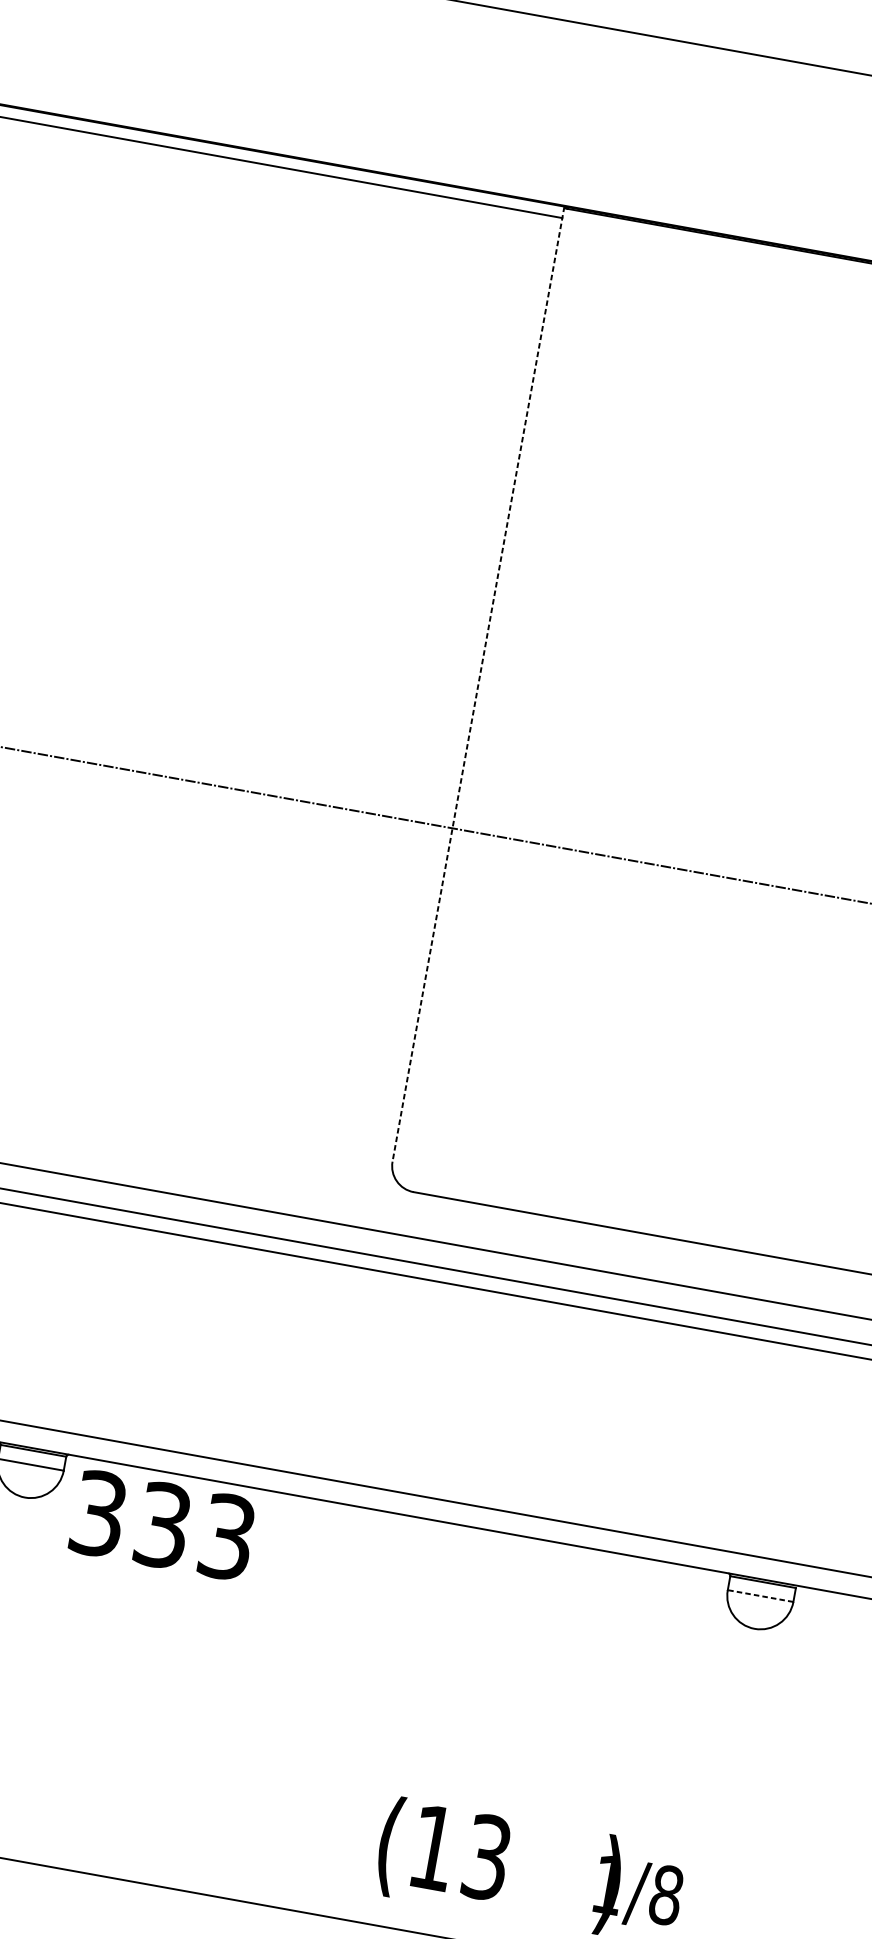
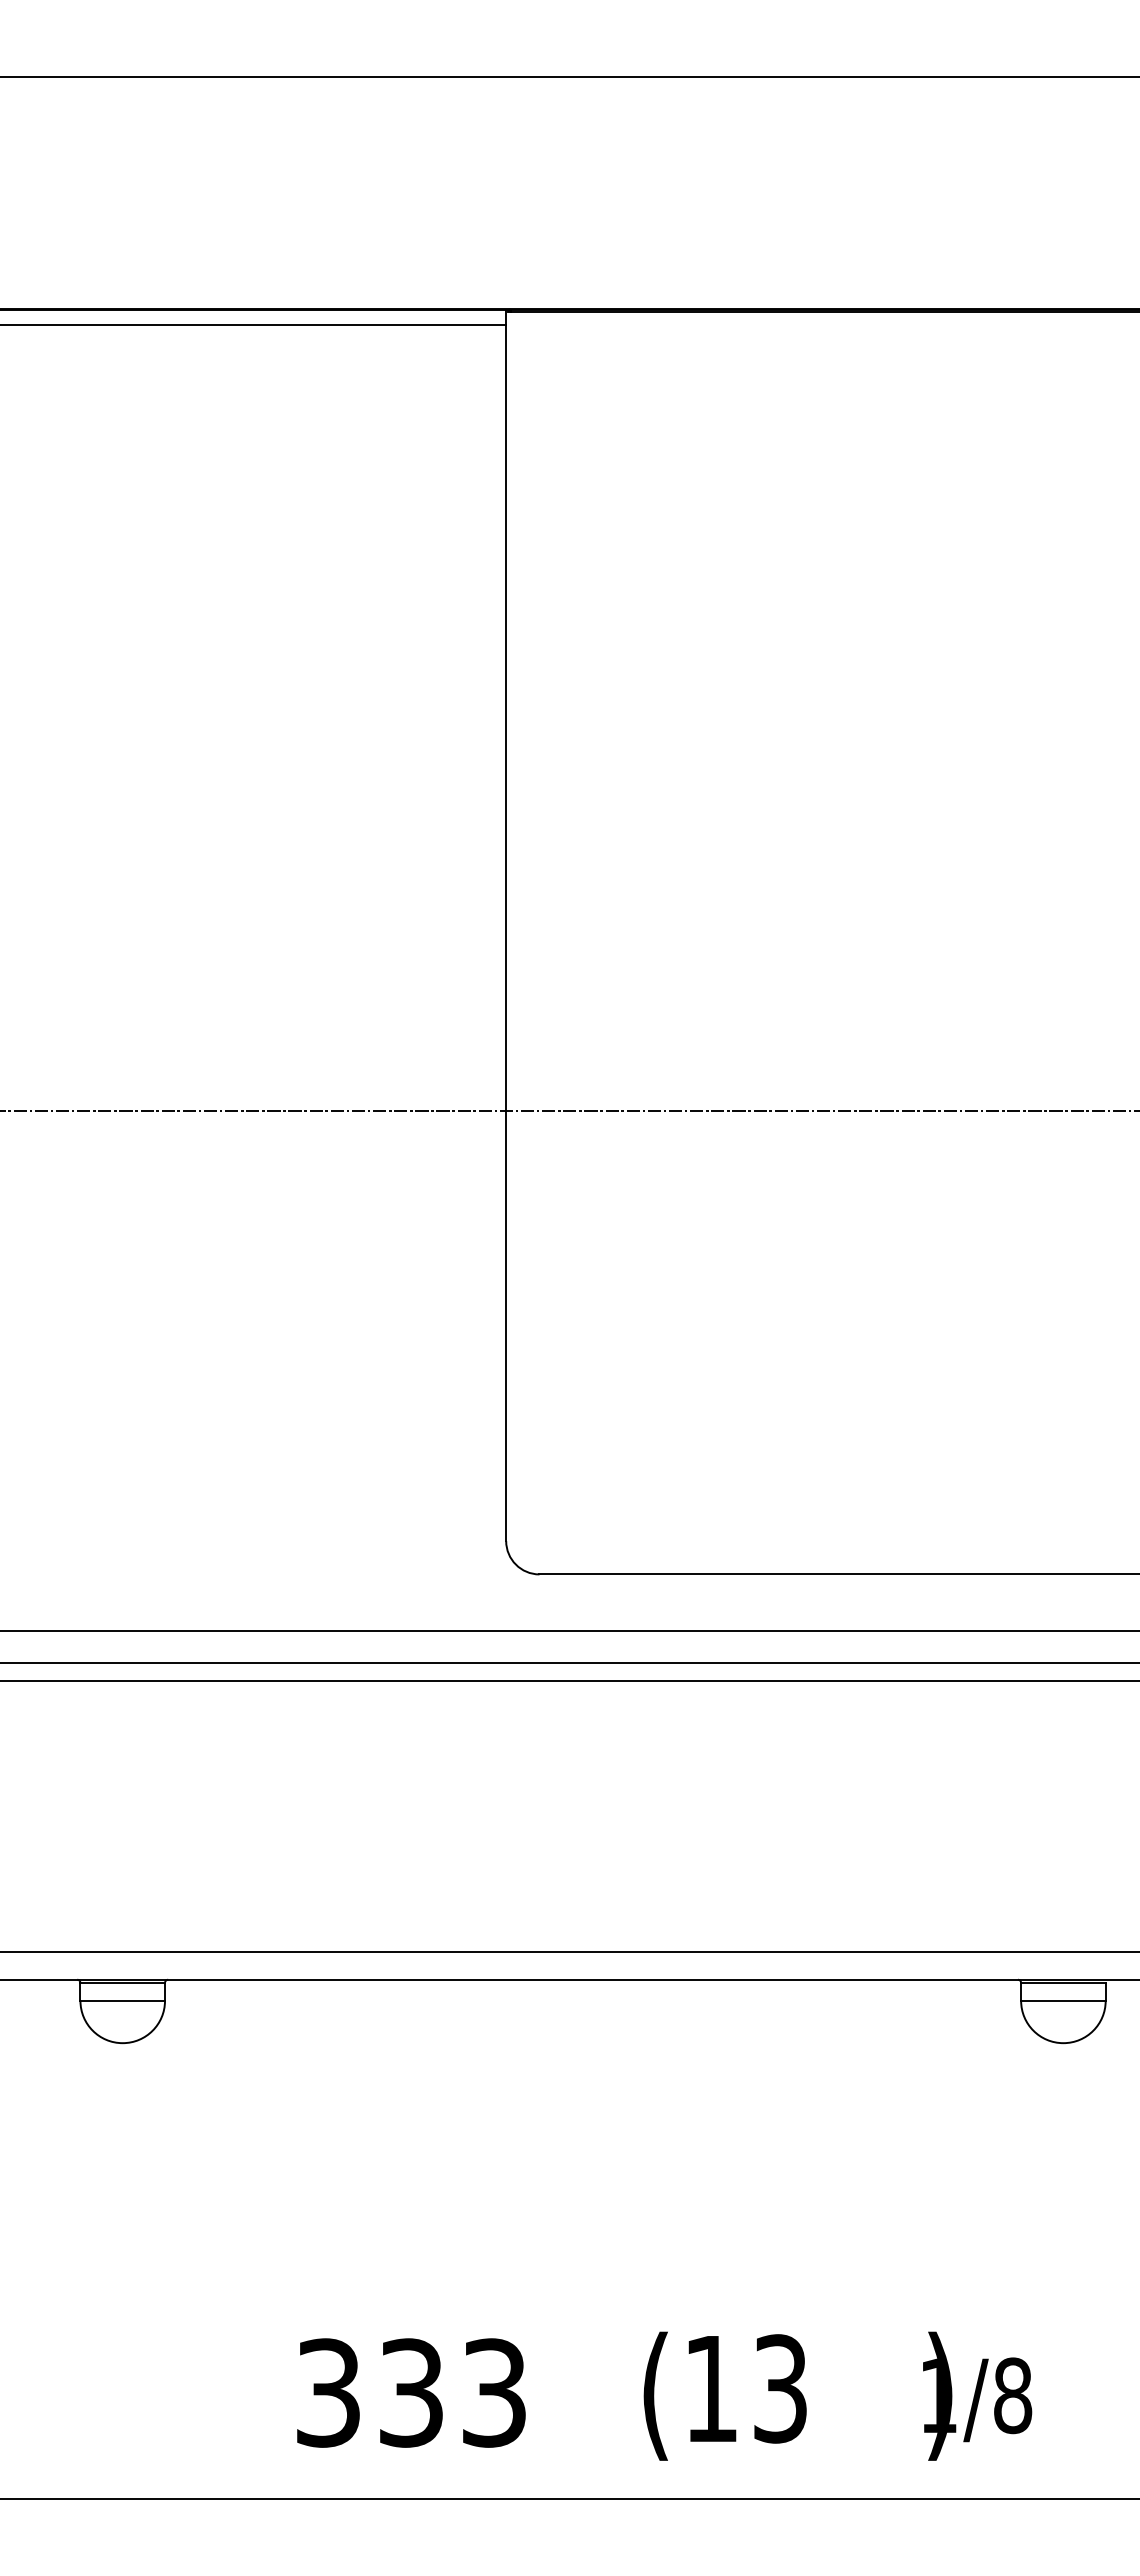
line: (478, 684) -> (506, 925), dashed -> solid
text: (163, 1525) -> (411, 2392), moved
line: (759, 1595) -> (1062, 2000), dashed -> solid

